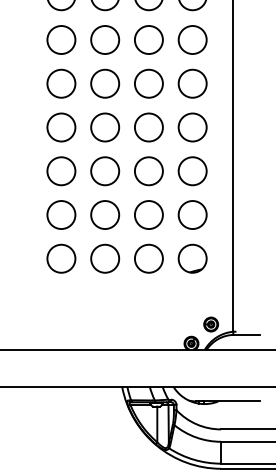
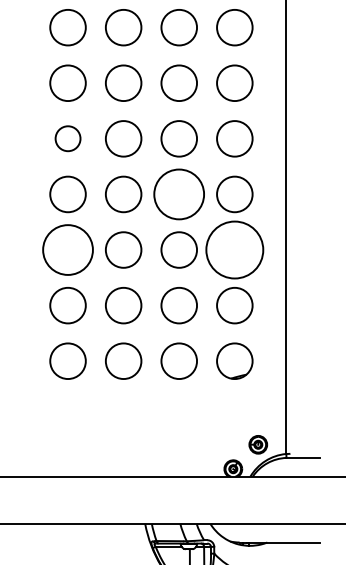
circle: (61, 83) -> (68, 138), size x0.7
circle: (148, 127) -> (178, 194), size x1.4
circle: (61, 171) -> (68, 250), size x1.4
circle: (192, 171) -> (234, 250), size x1.6

